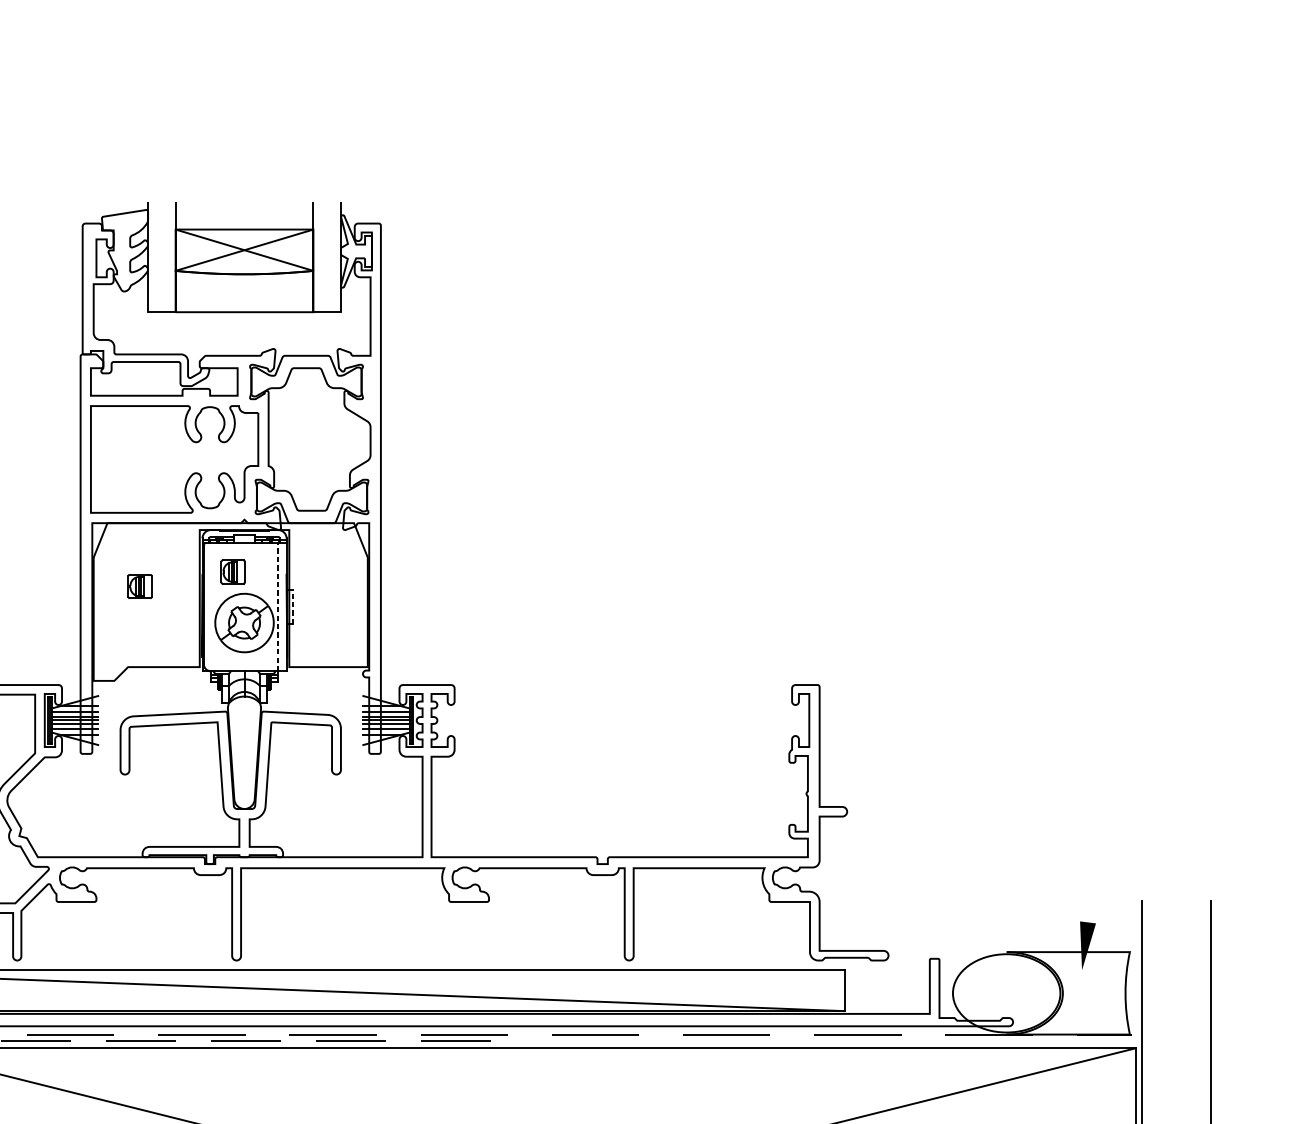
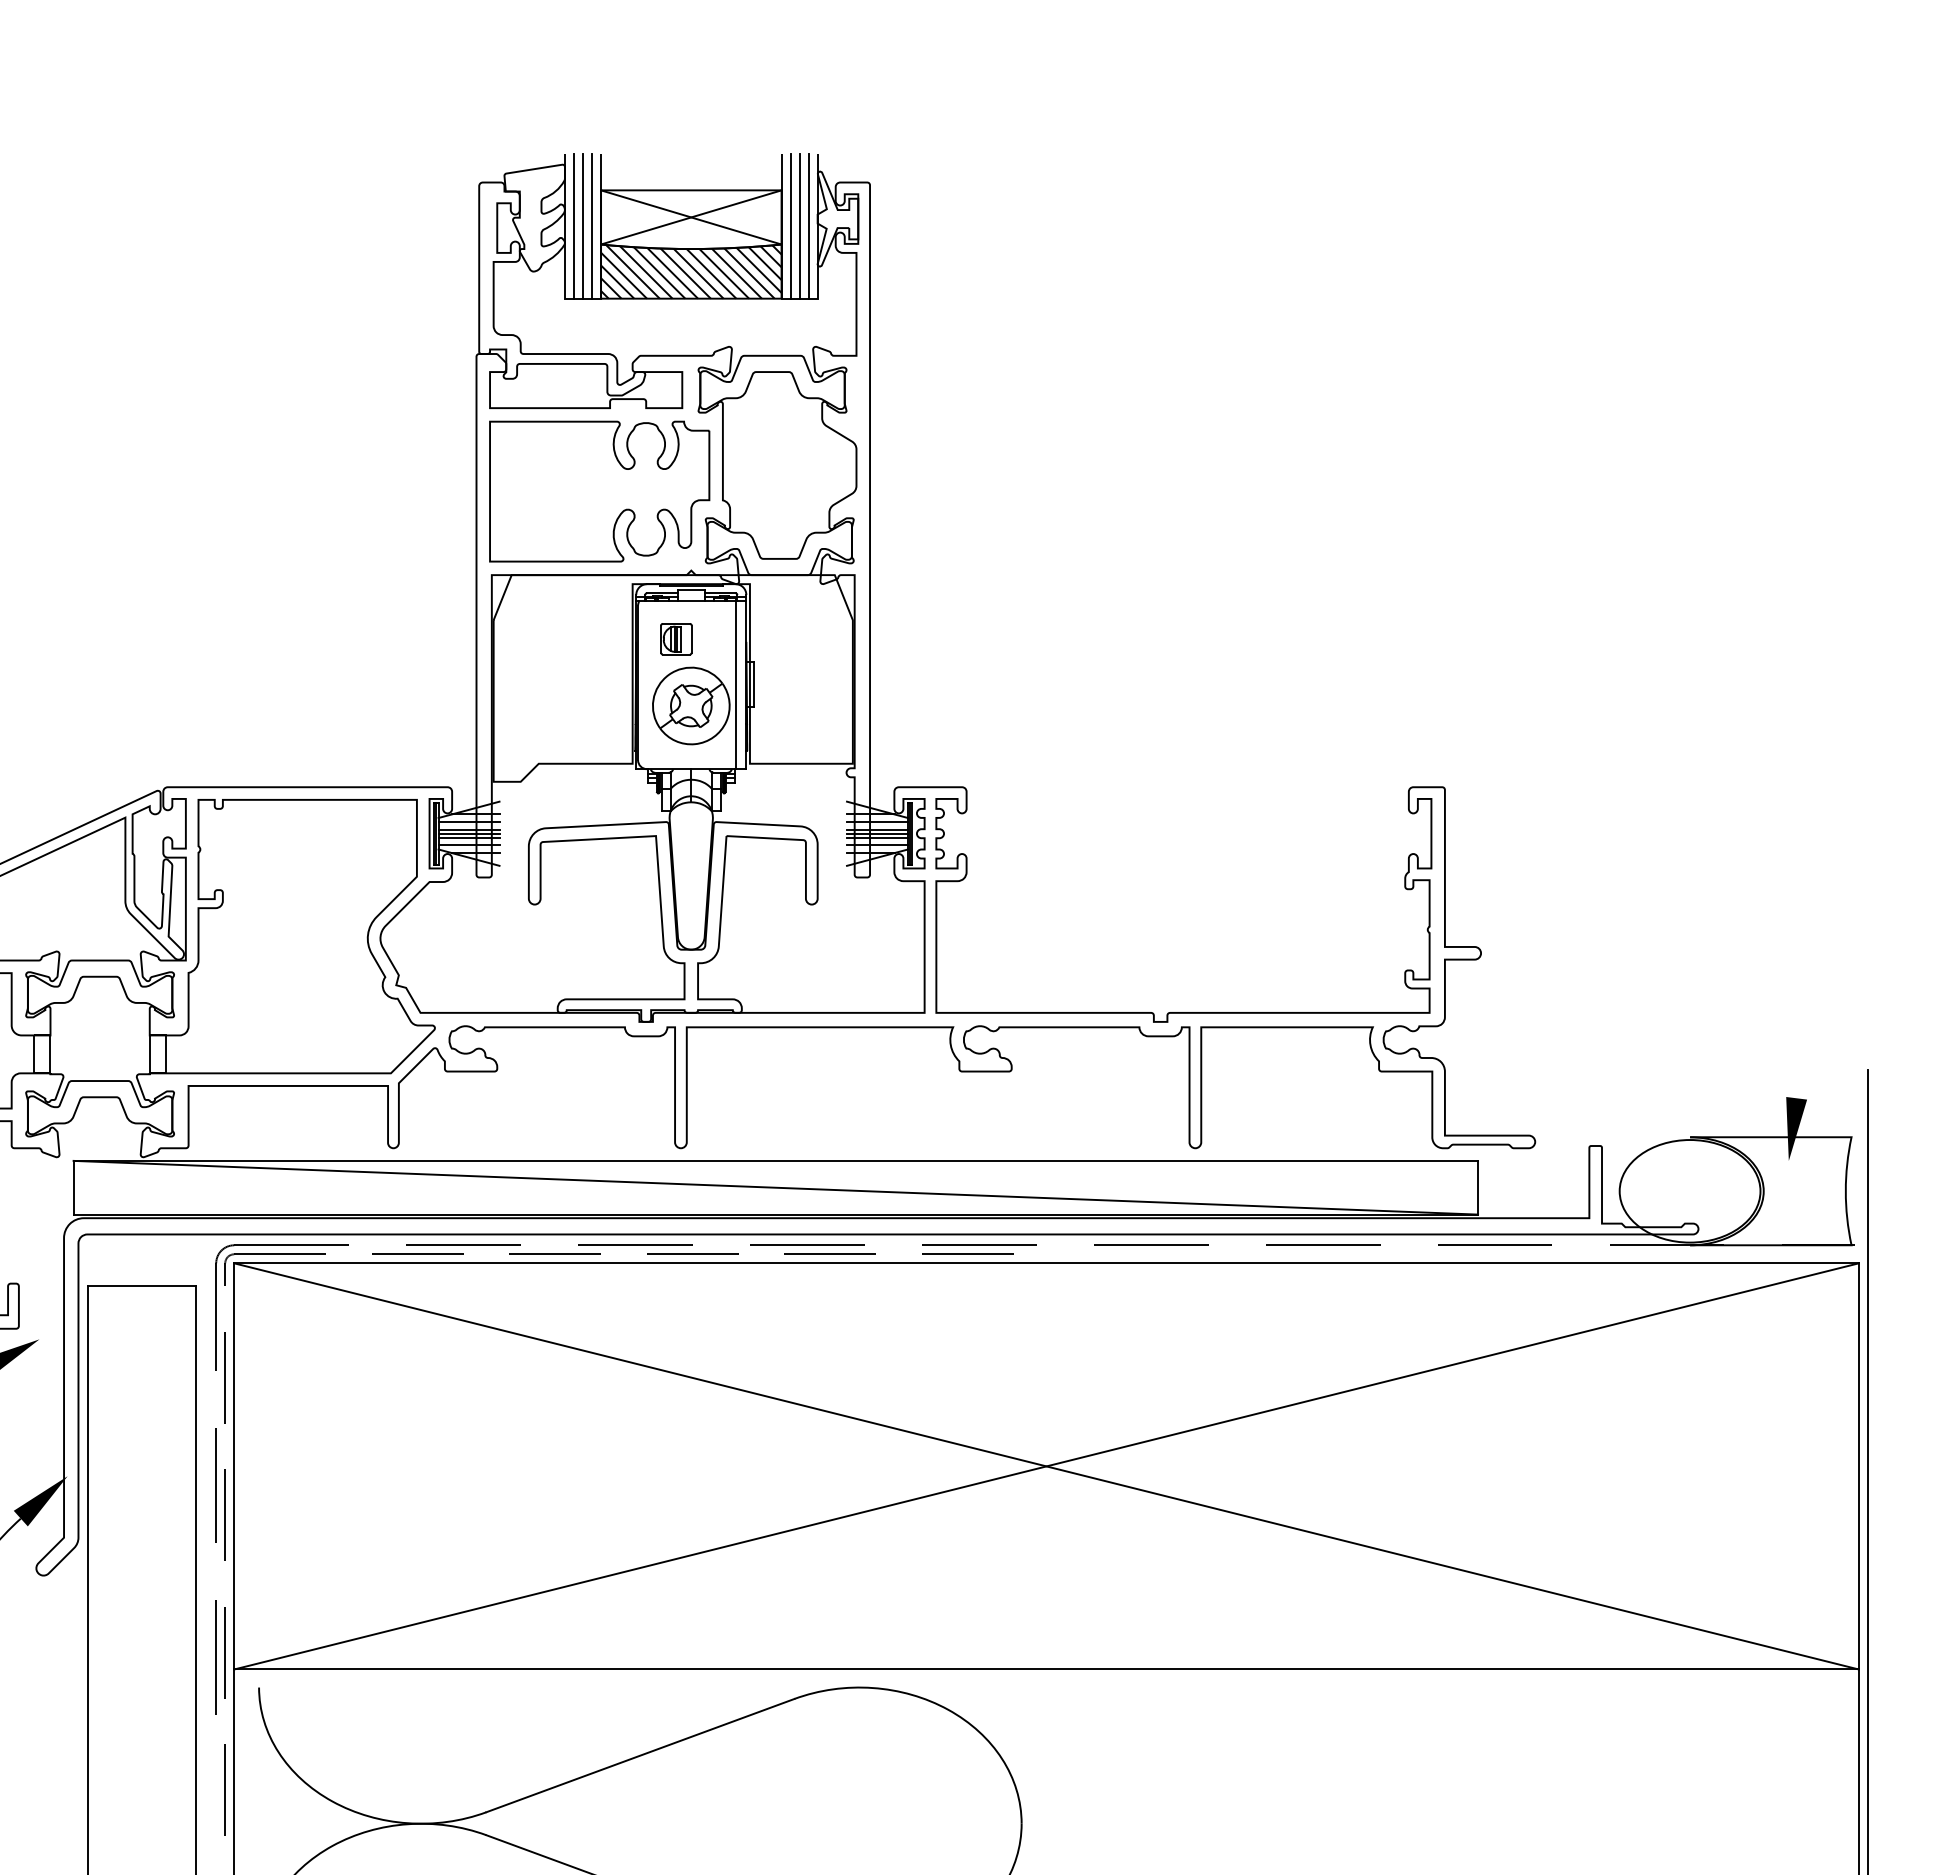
line: (154, 257) -> (573, 226), added
line: (162, 257) -> (583, 226), added
line: (169, 257) -> (592, 226), added
line: (320, 257) -> (790, 226), added
line: (327, 257) -> (799, 226), added
line: (333, 257) -> (808, 226), added
hatch: (244, 291) -> (691, 271), added
part: (140, 586) -> (554, 658), removed
line: (292, 606) -> (754, 684), dashed -> solid
line: (278, 607) -> (735, 685), dashed -> solid

